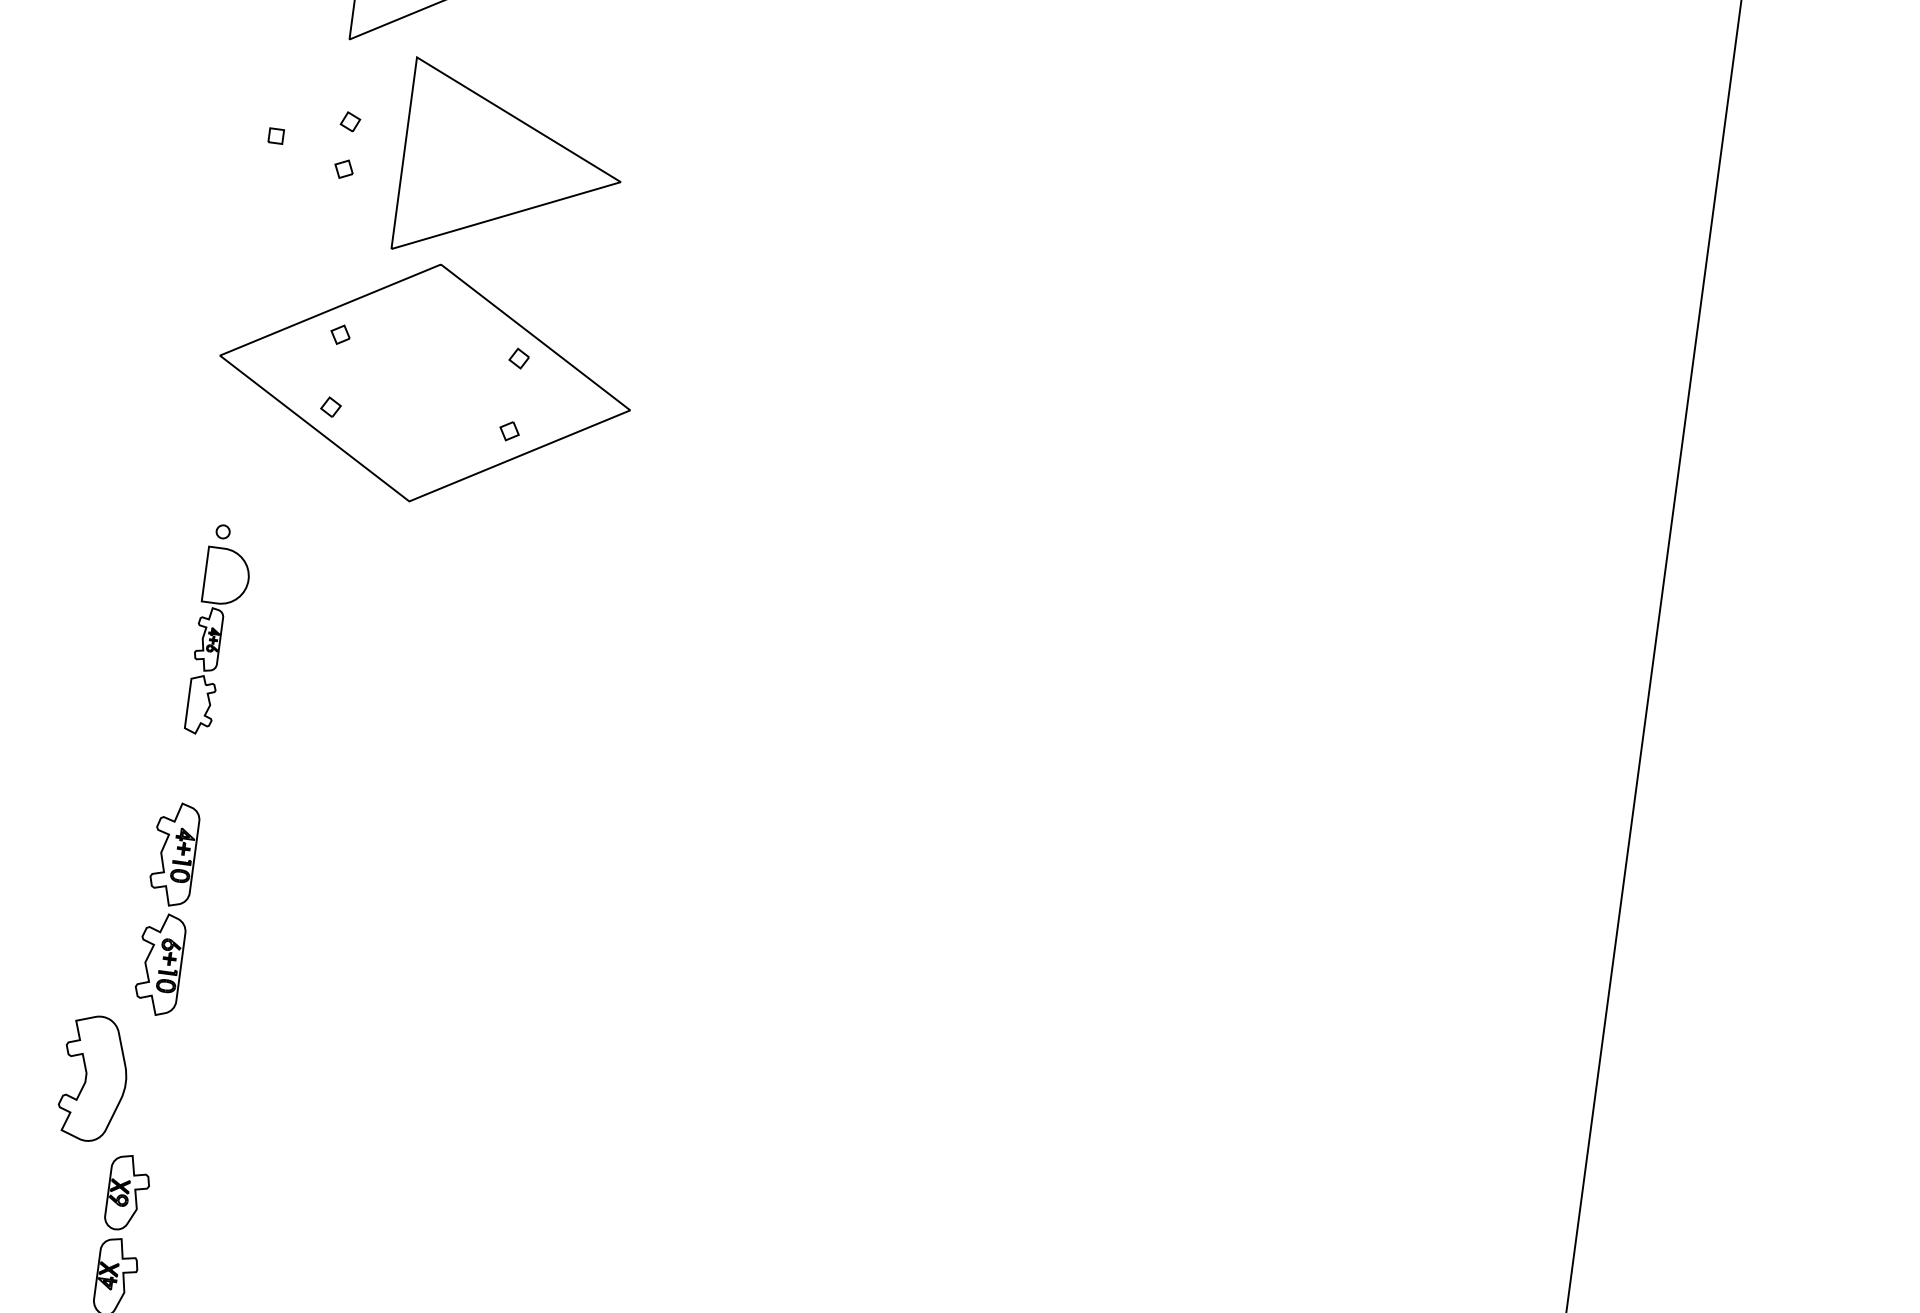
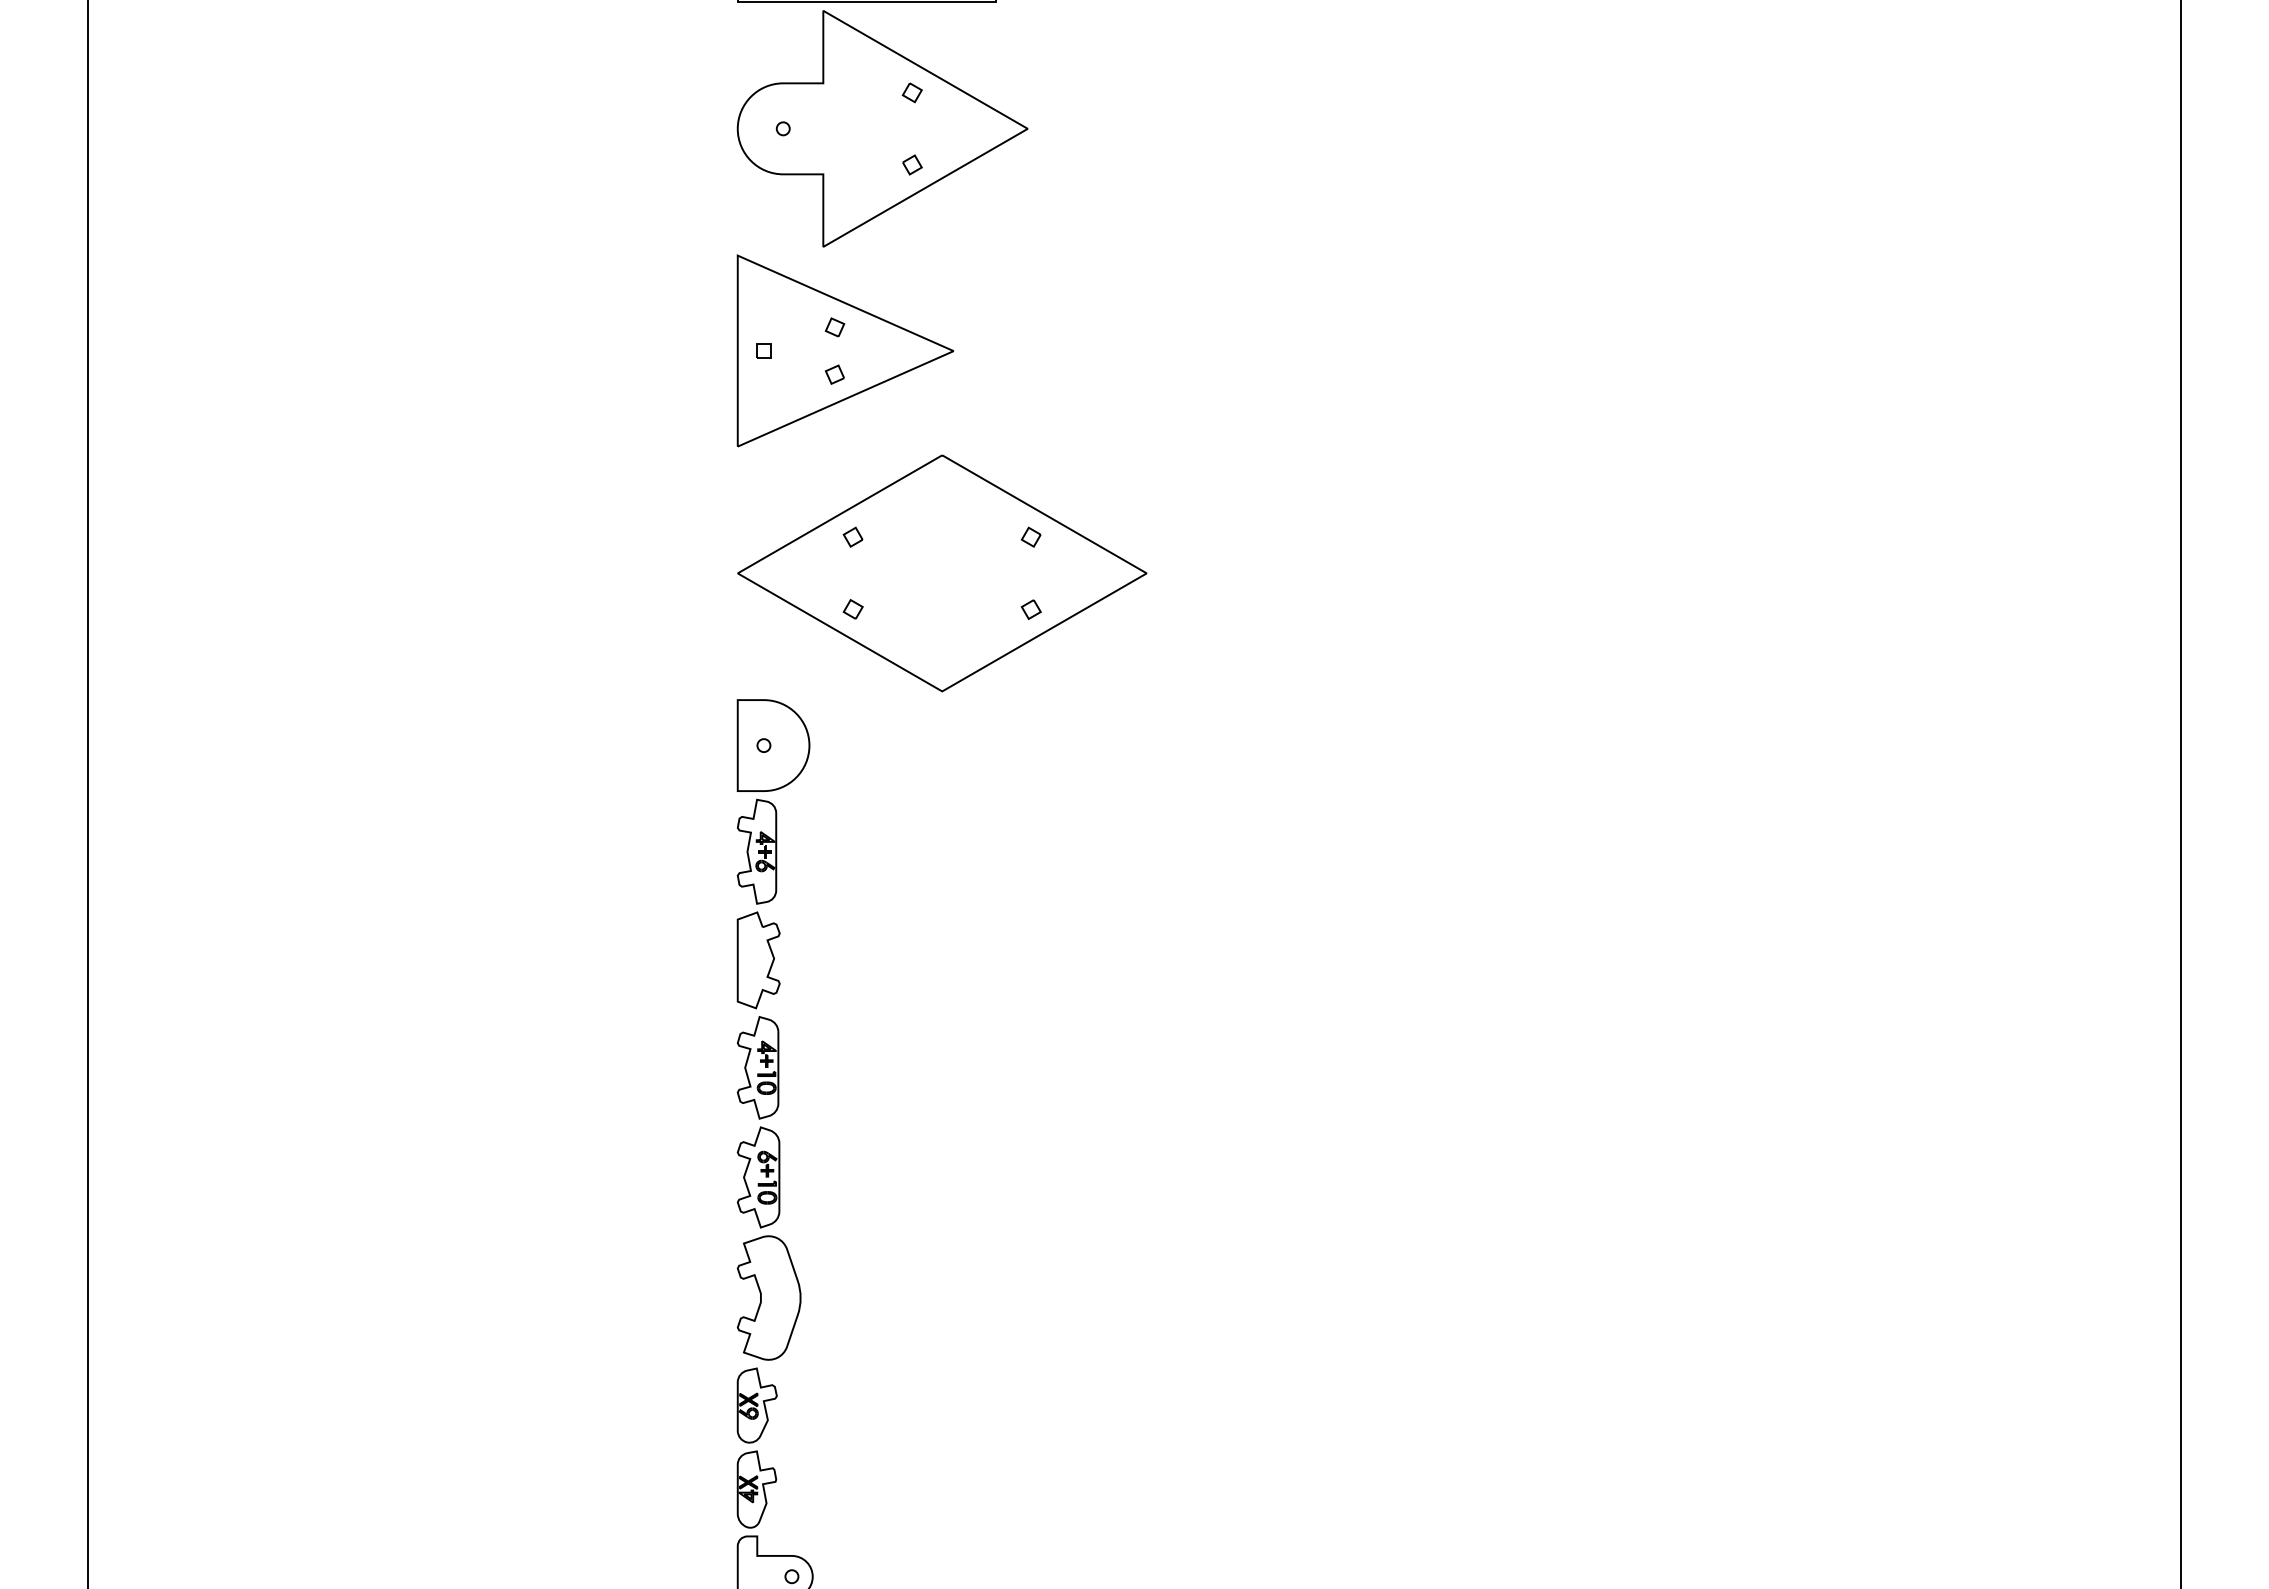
part: (511, 166) -> (844, 350), moved
part: (218, 642) -> (773, 854), size x1.67
part: (93, 1078) -> (768, 1297), moved

